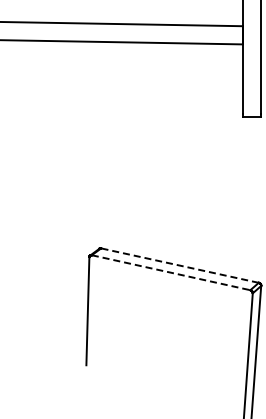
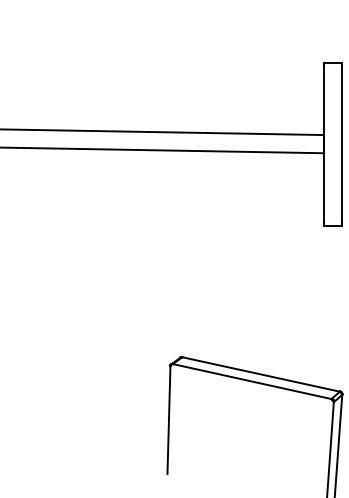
line: (180, 265) -> (261, 374), dashed -> solid
line: (171, 272) -> (252, 381), dashed -> solid

